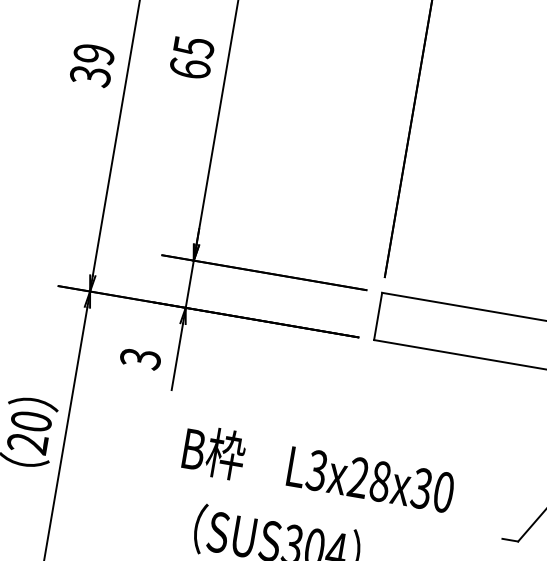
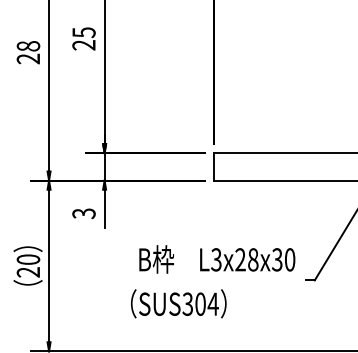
text: (92, 64) -> (28, 52), 39 -> 28
text: (189, 69) -> (83, 45), 65 -> 25
text: (319, 470) -> (217, 259), moved

